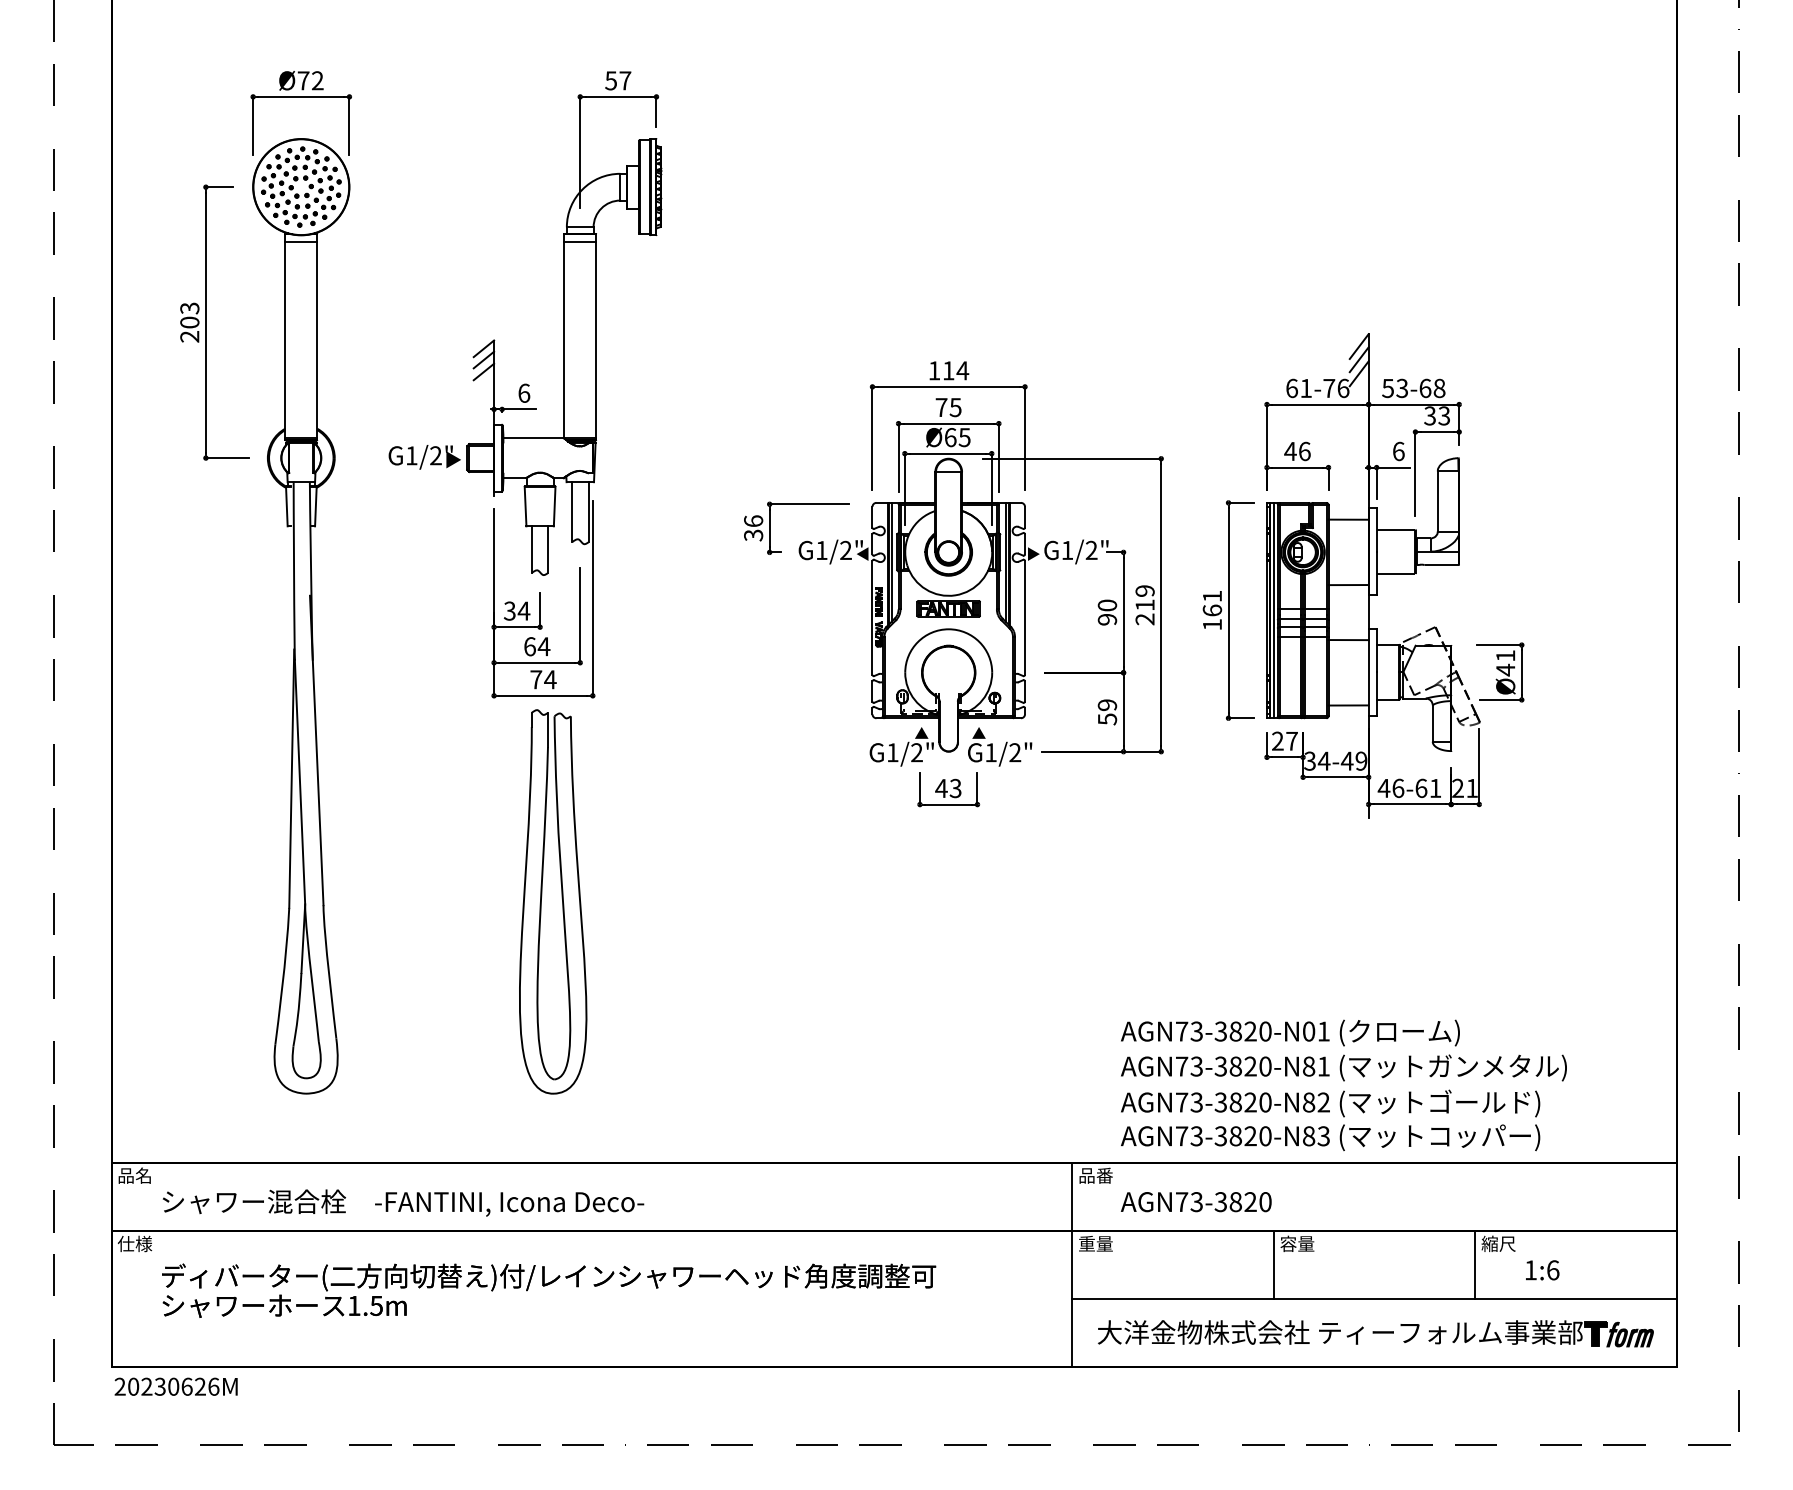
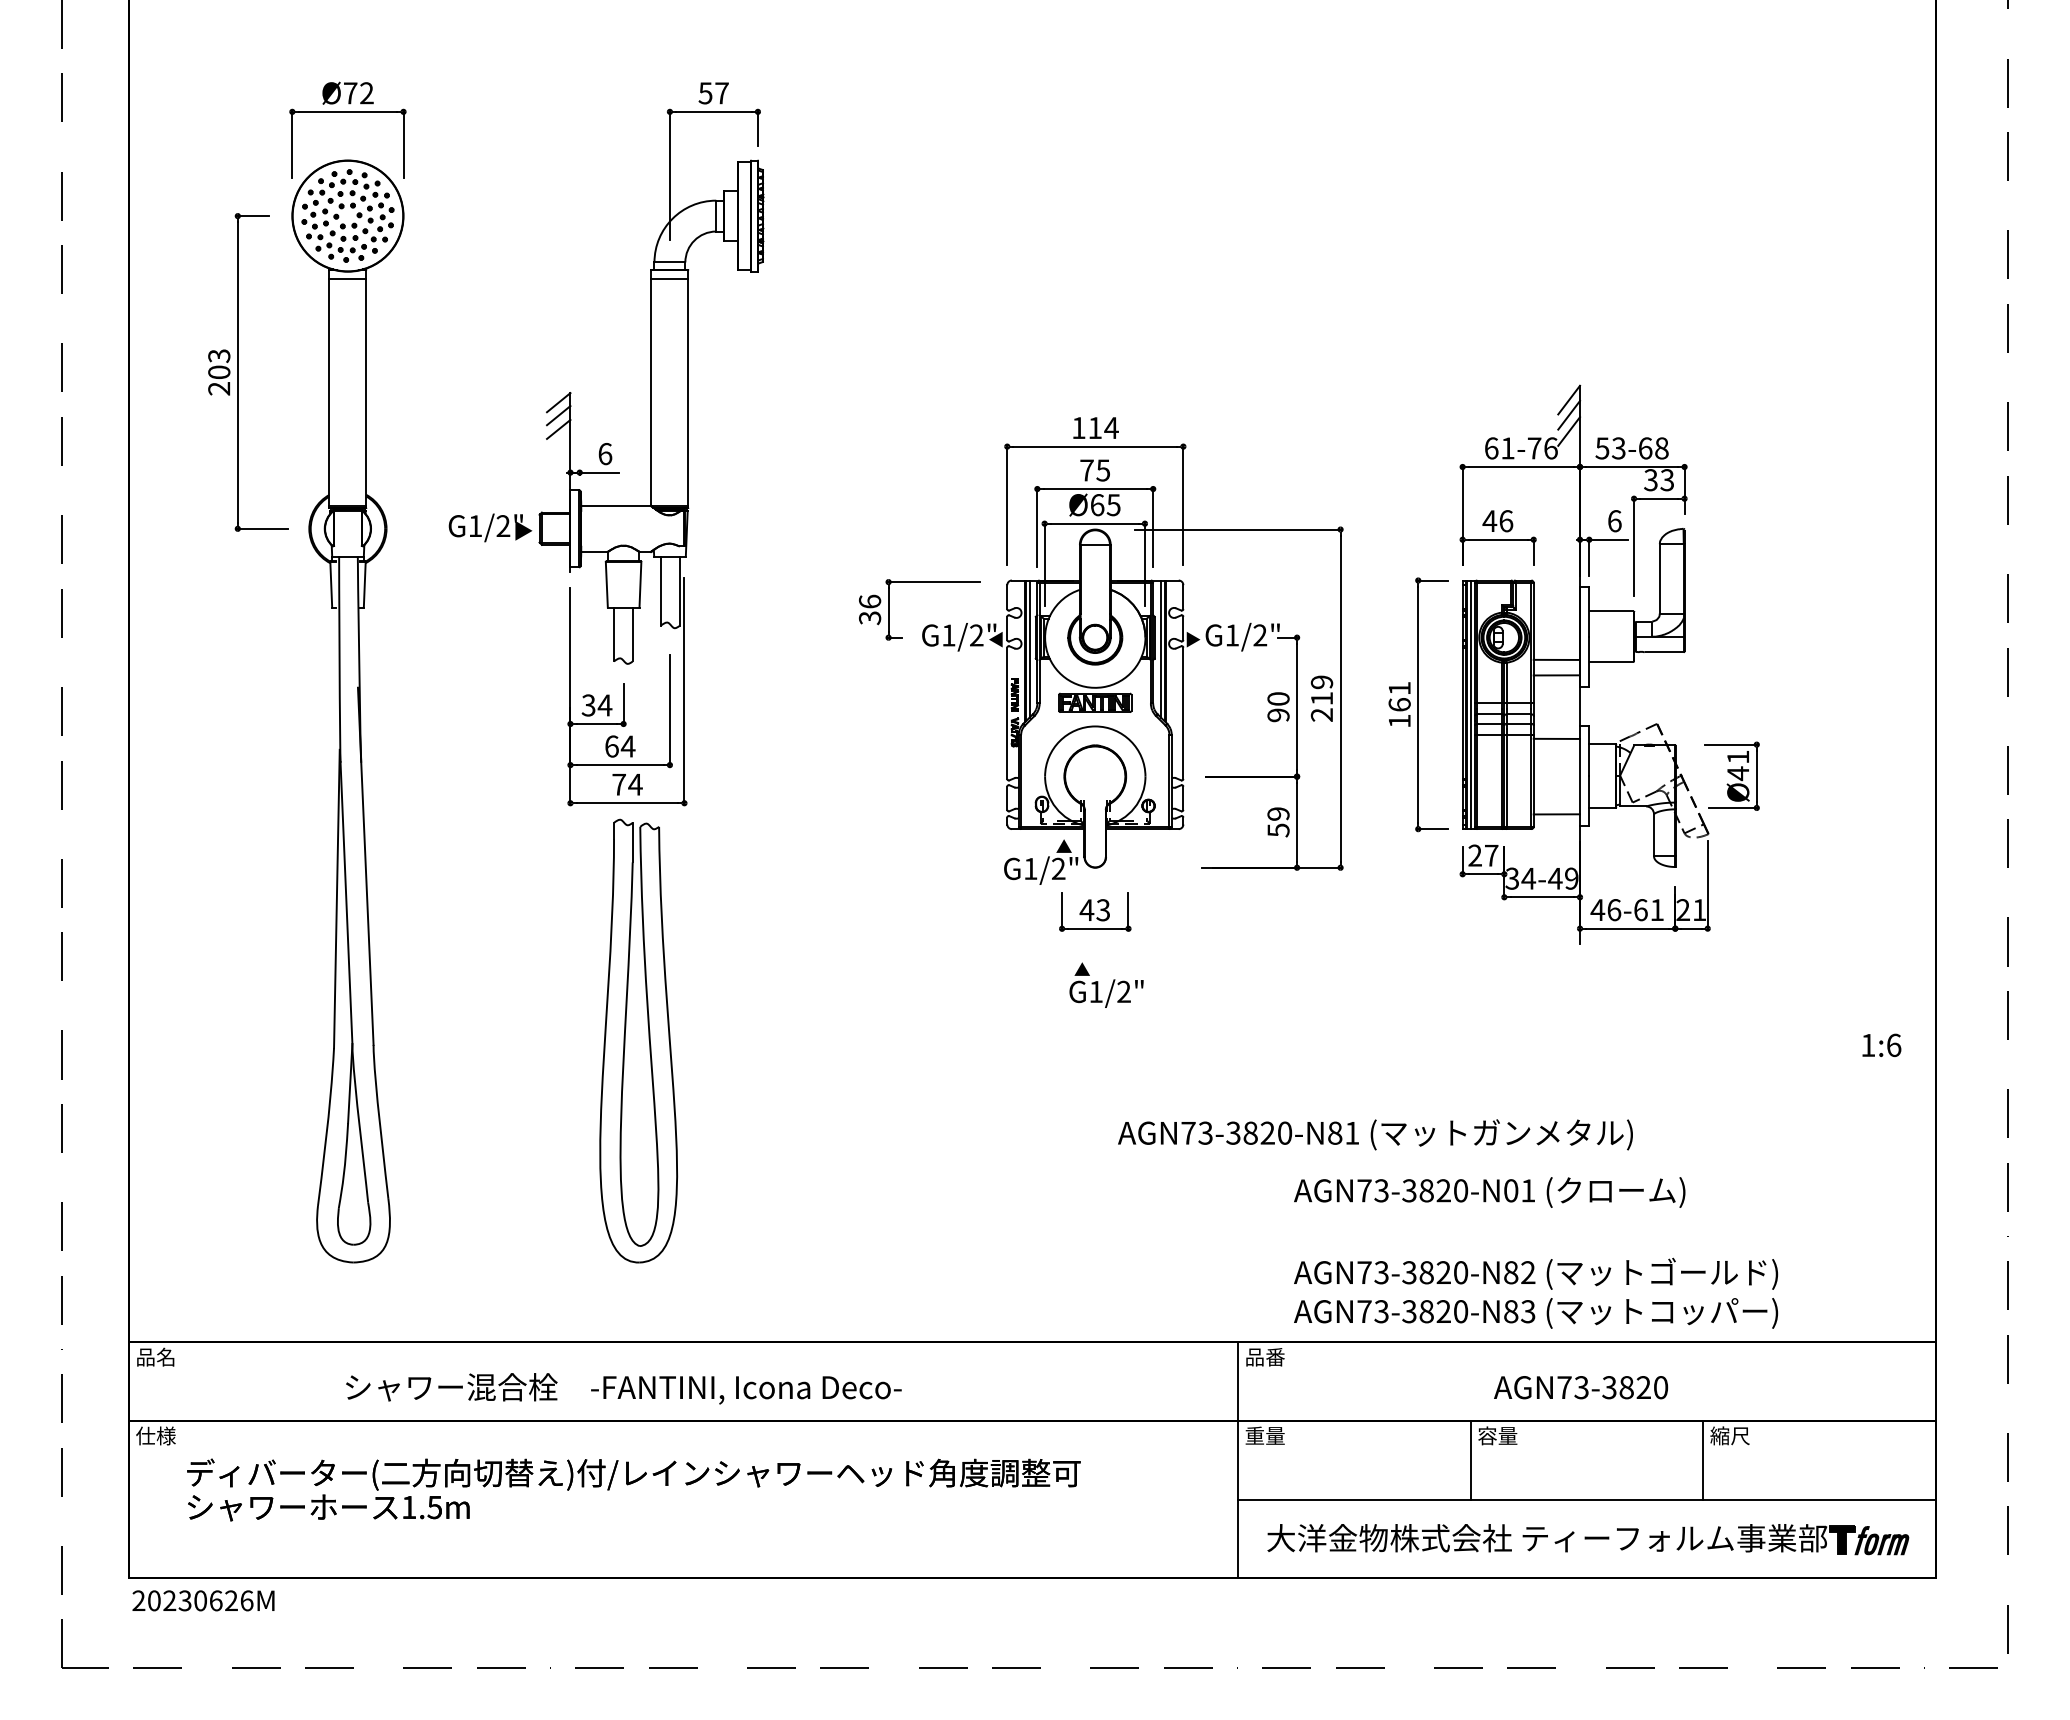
line: (1348, 519) -> (1556, 659), moved
text: (1000, 746) -> (1106, 984), moved
text: (1343, 1067) -> (1375, 1134), moved
text: (1196, 1201) -> (1581, 1387), moved
text: (403, 1202) -> (623, 1388), moved
text: (1542, 1270) -> (1881, 1045), moved

